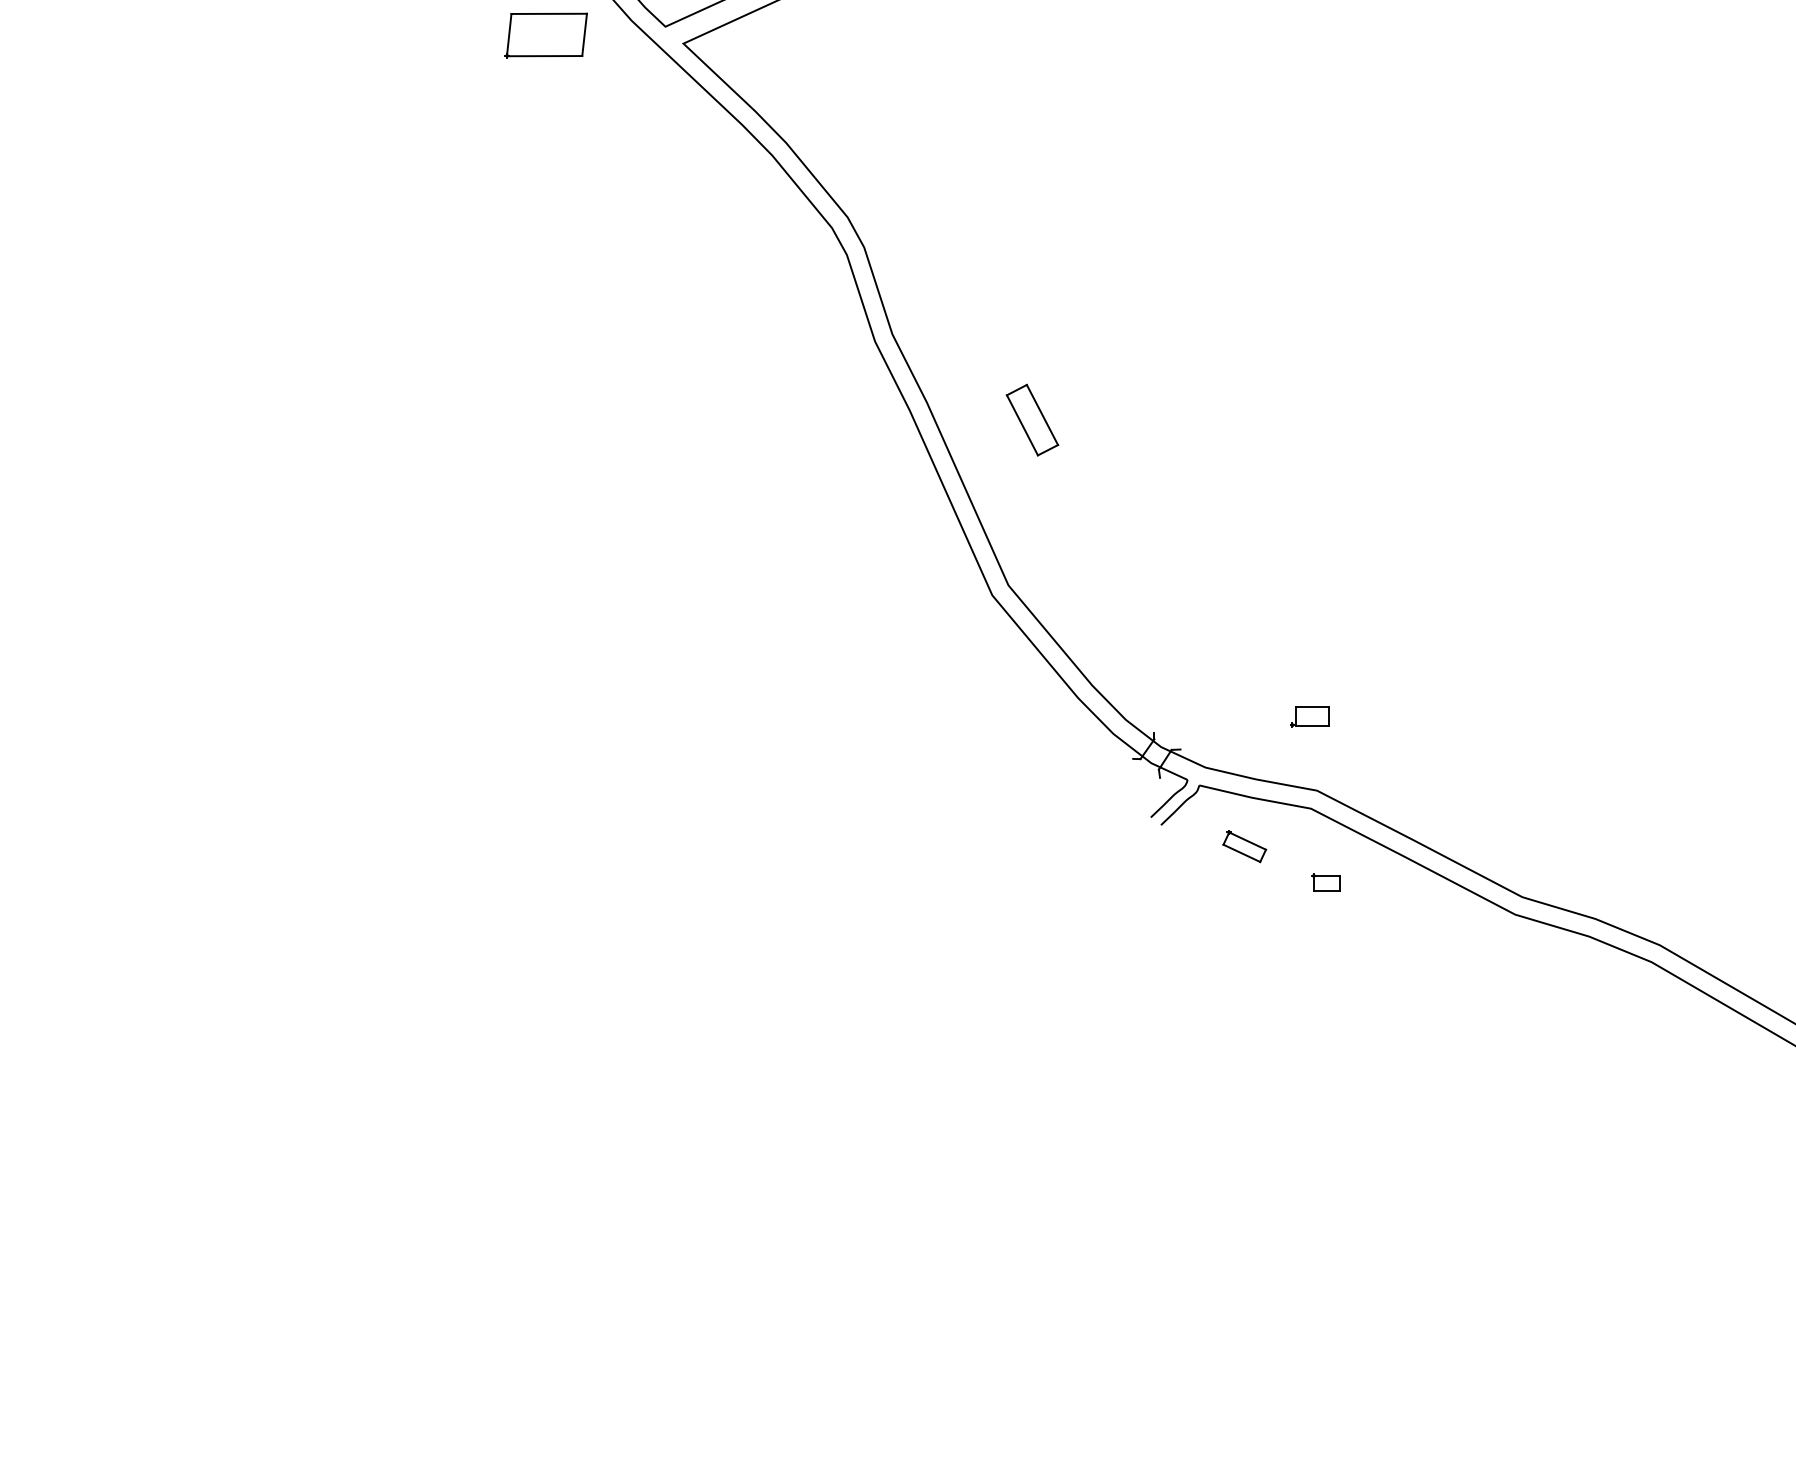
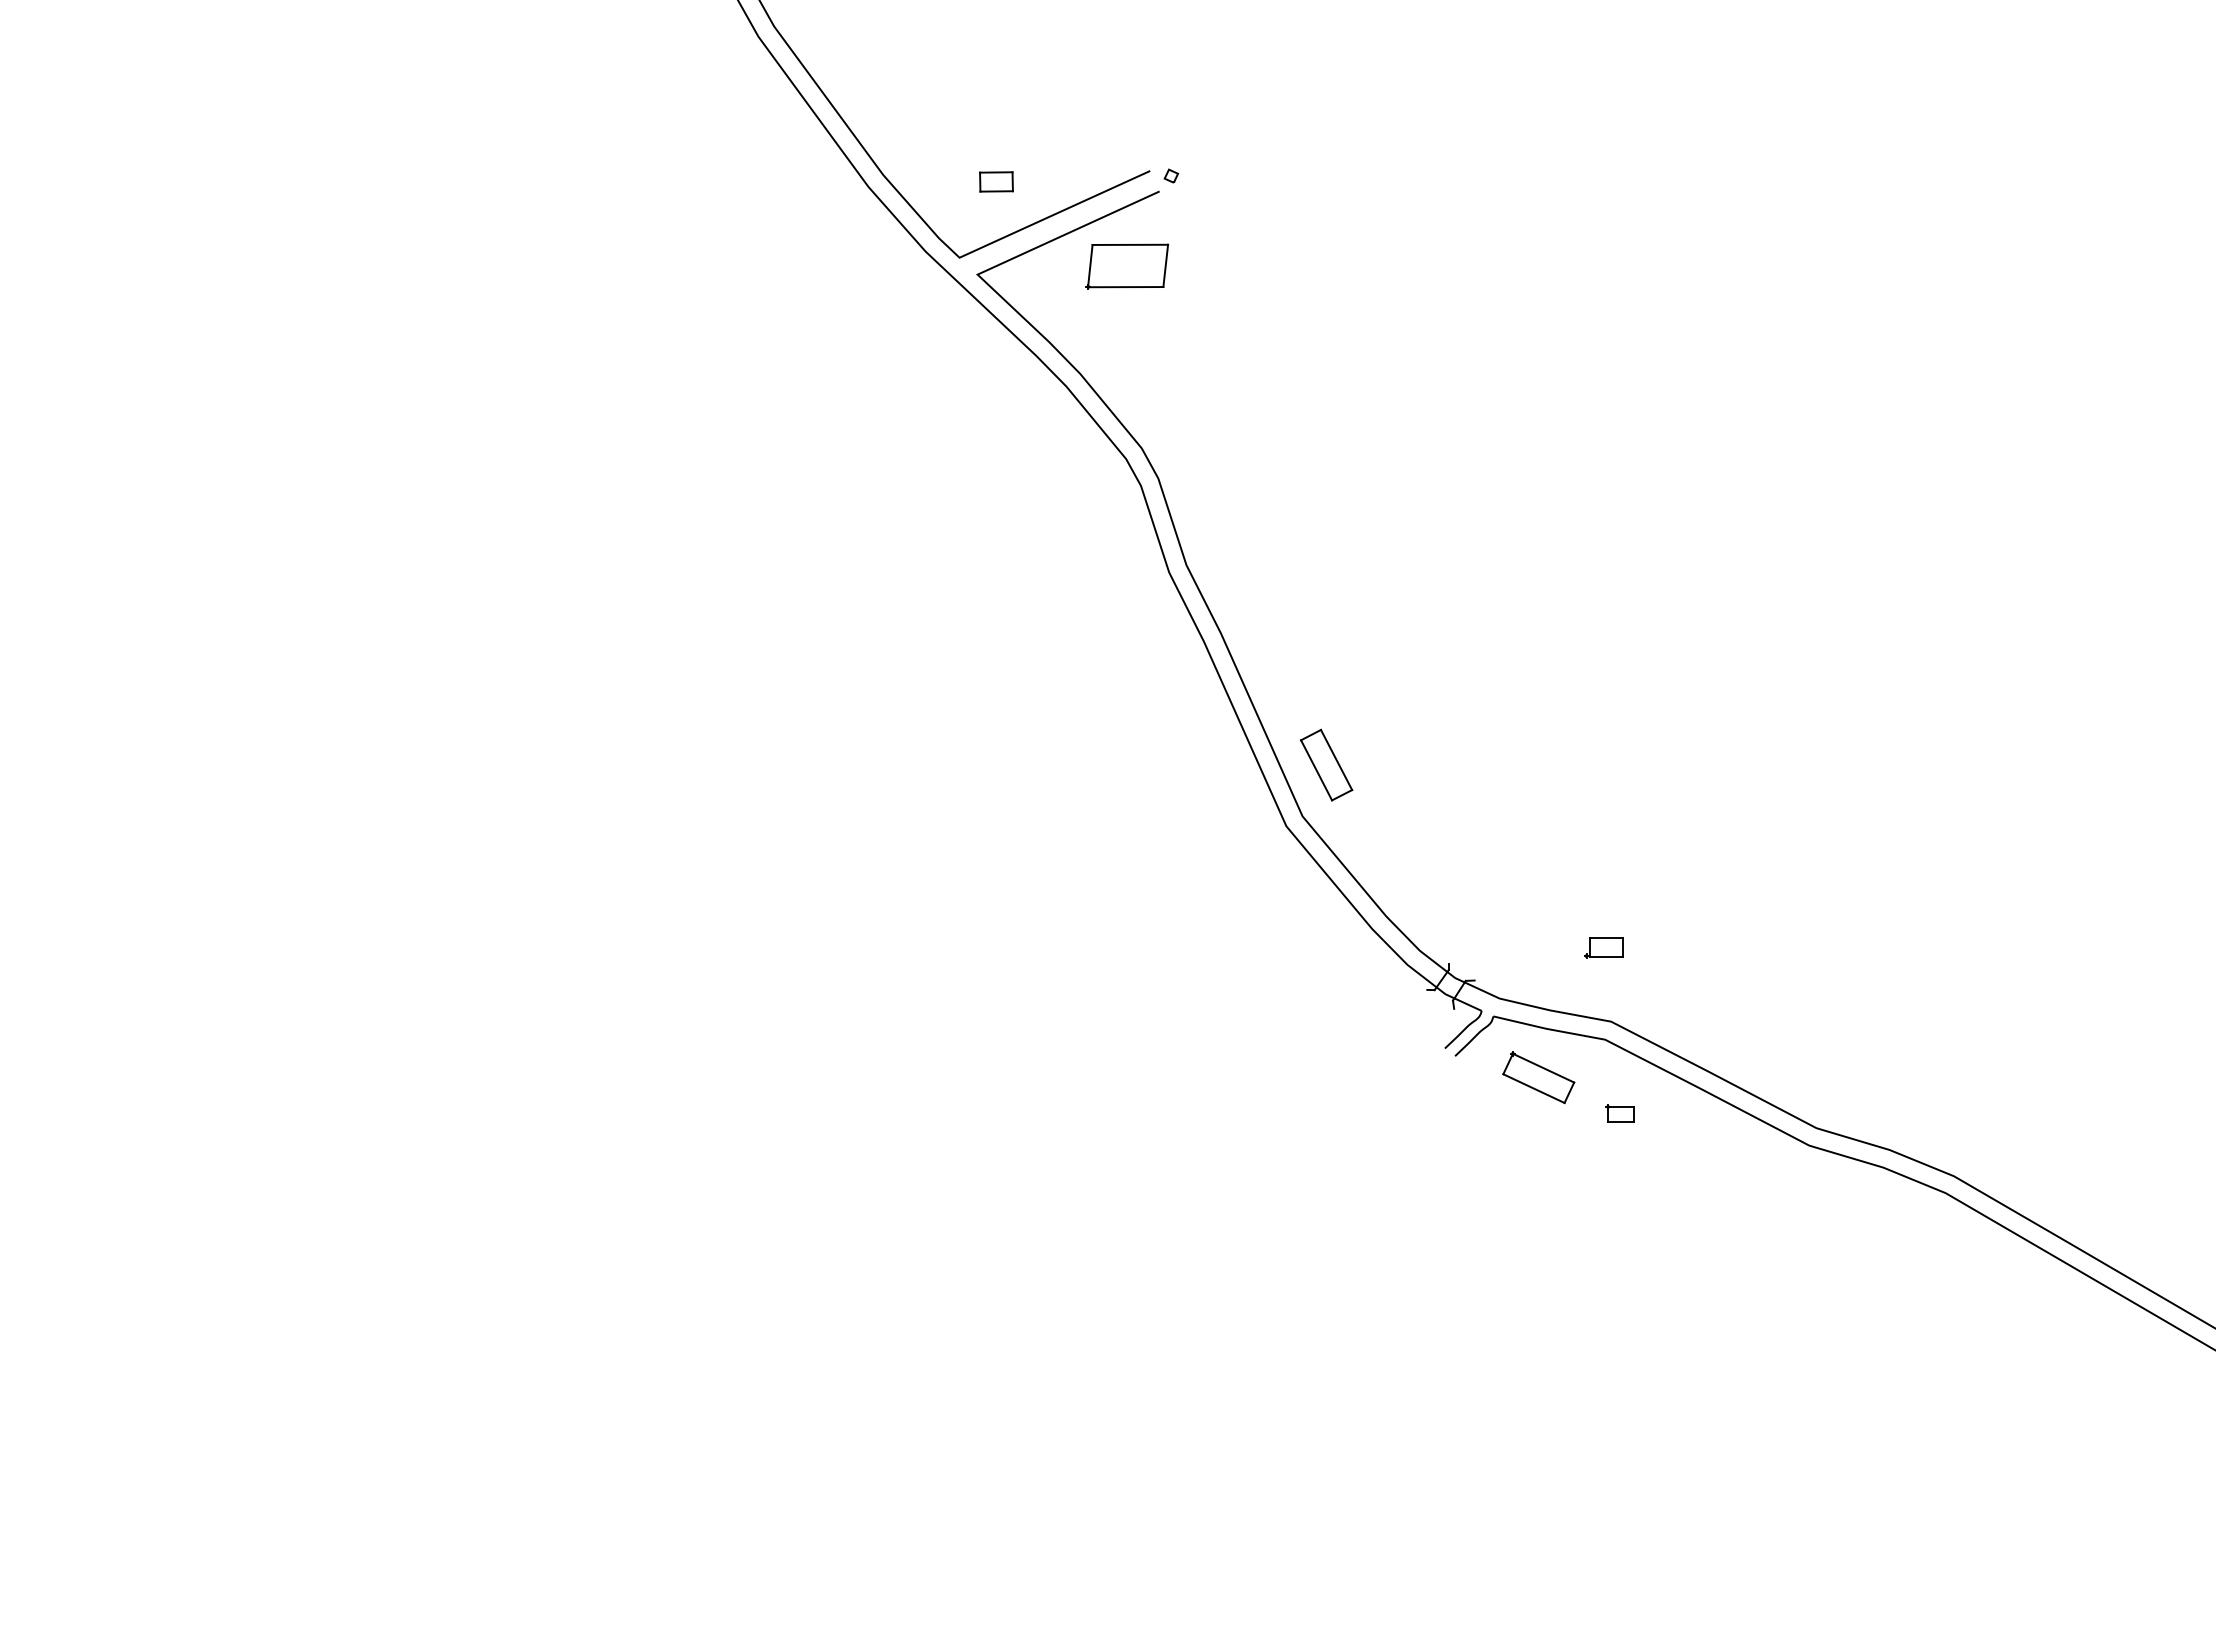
part: (546, 35) -> (1127, 266), moved
part: (1032, 419) -> (1326, 764), moved
part: (1244, 846) -> (1538, 1077), size x1.67

